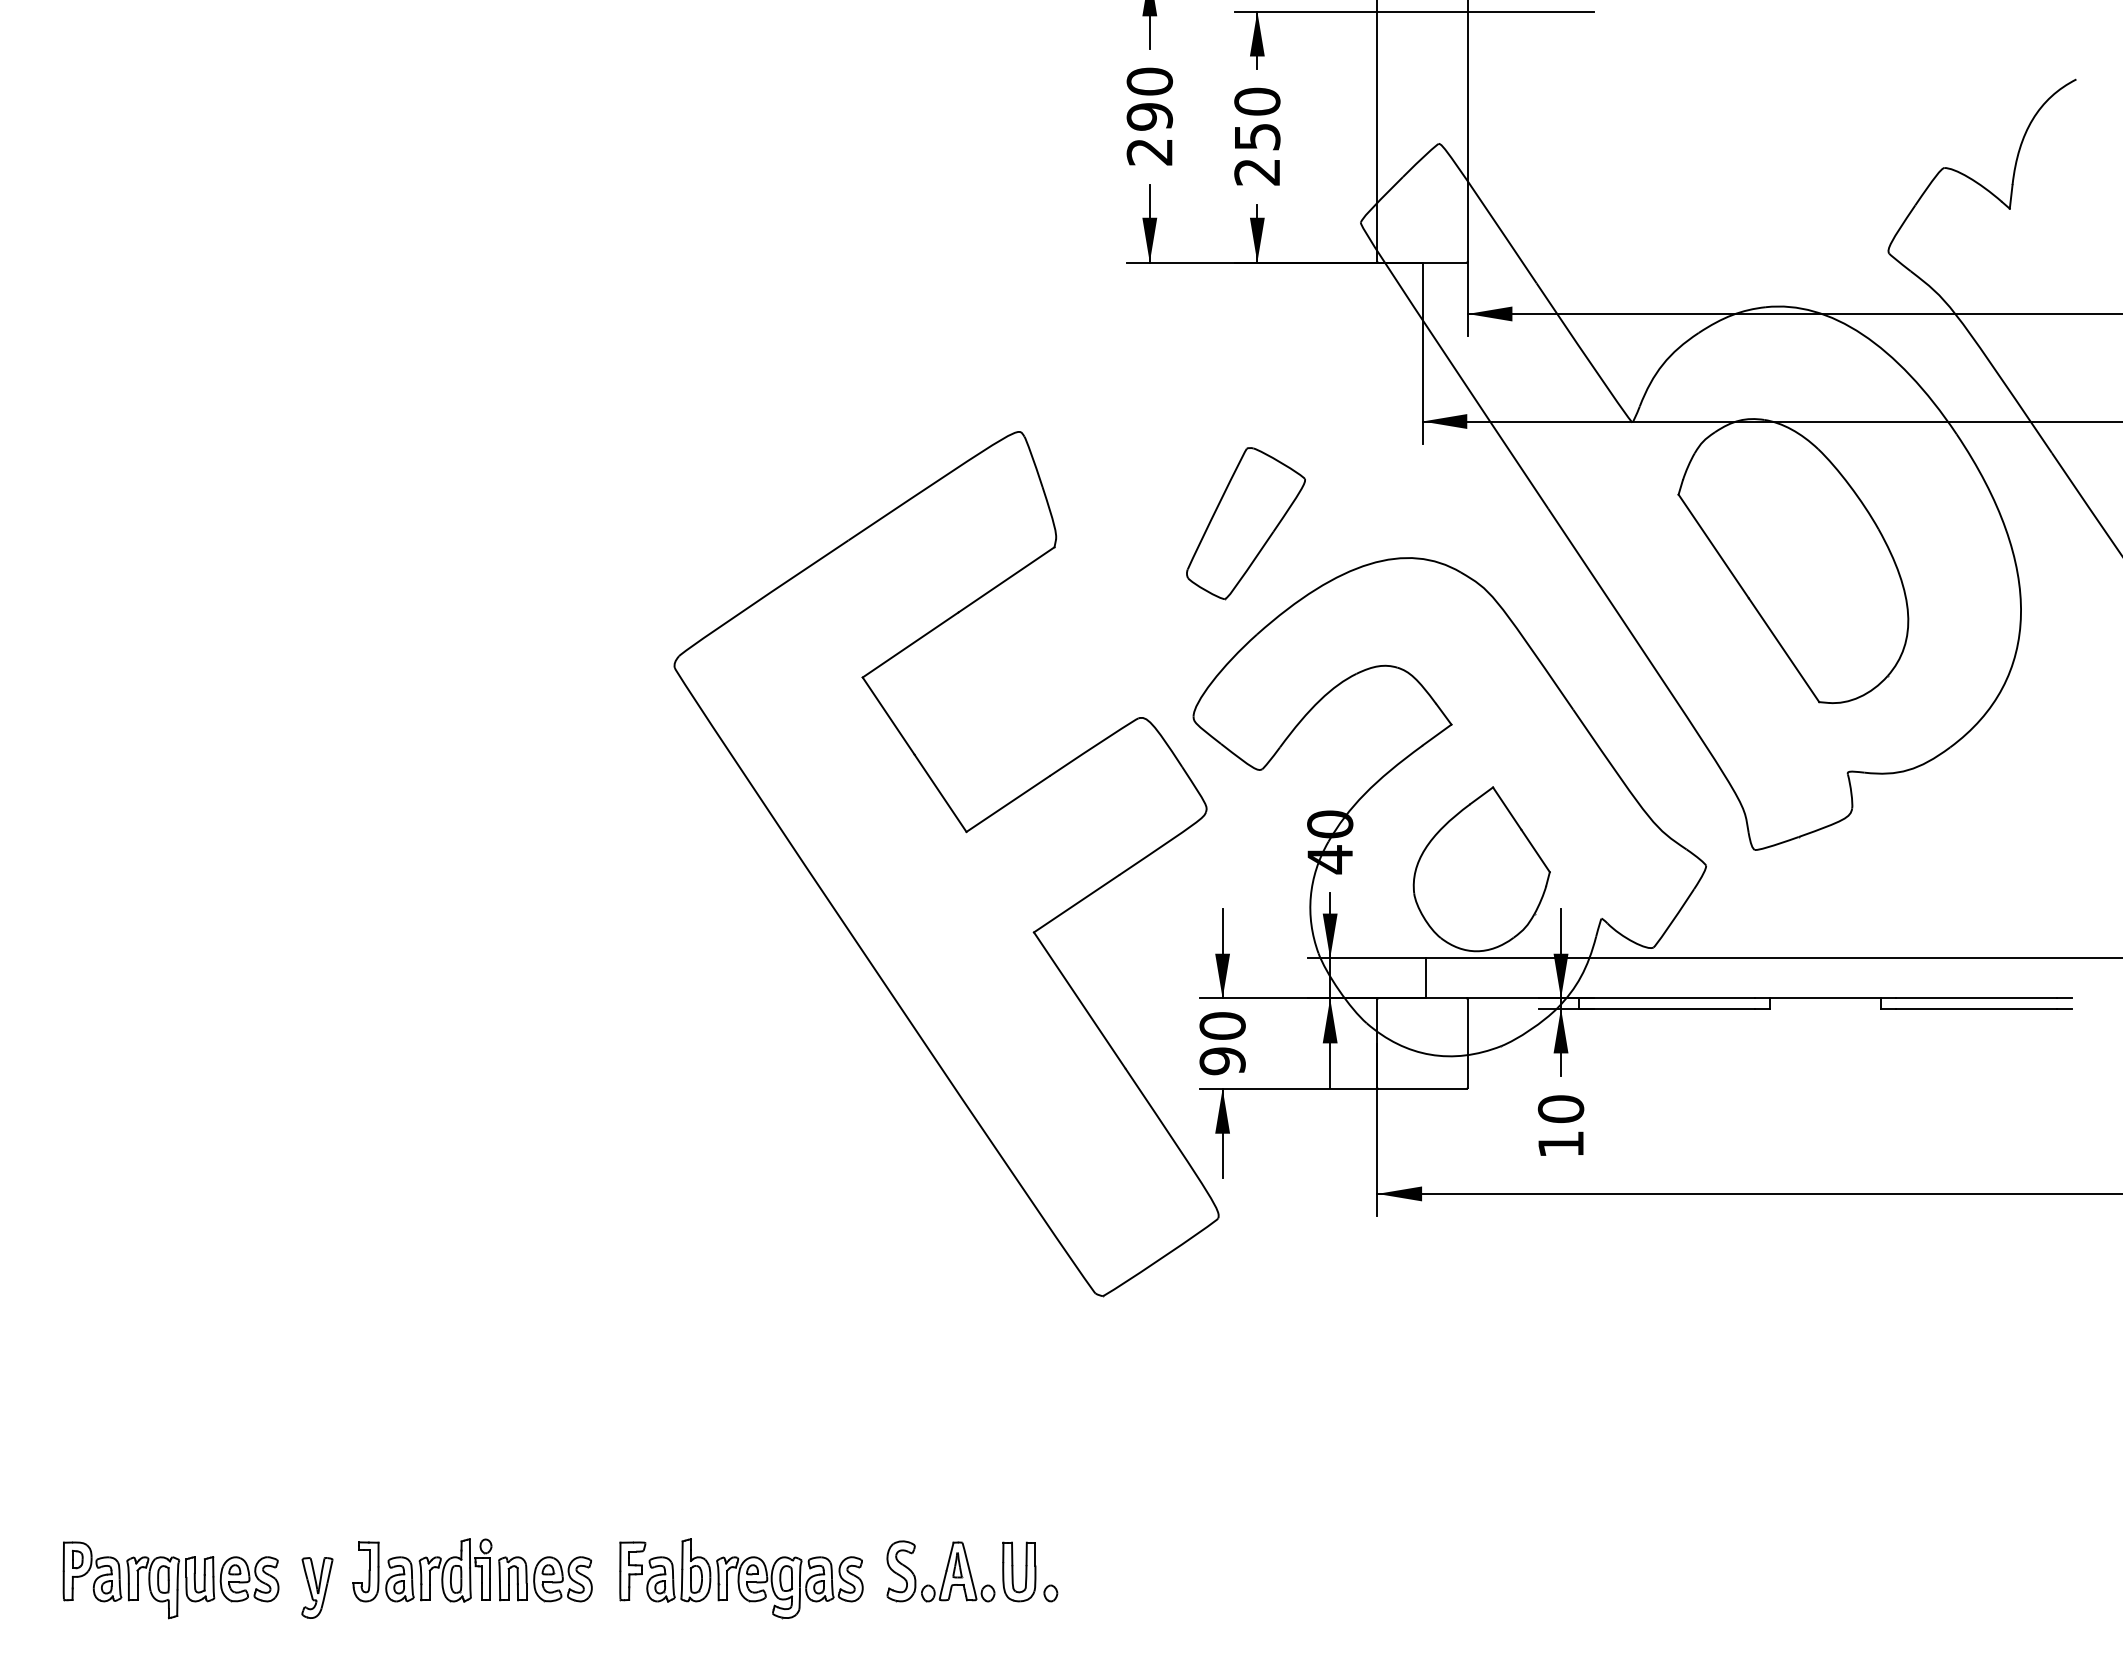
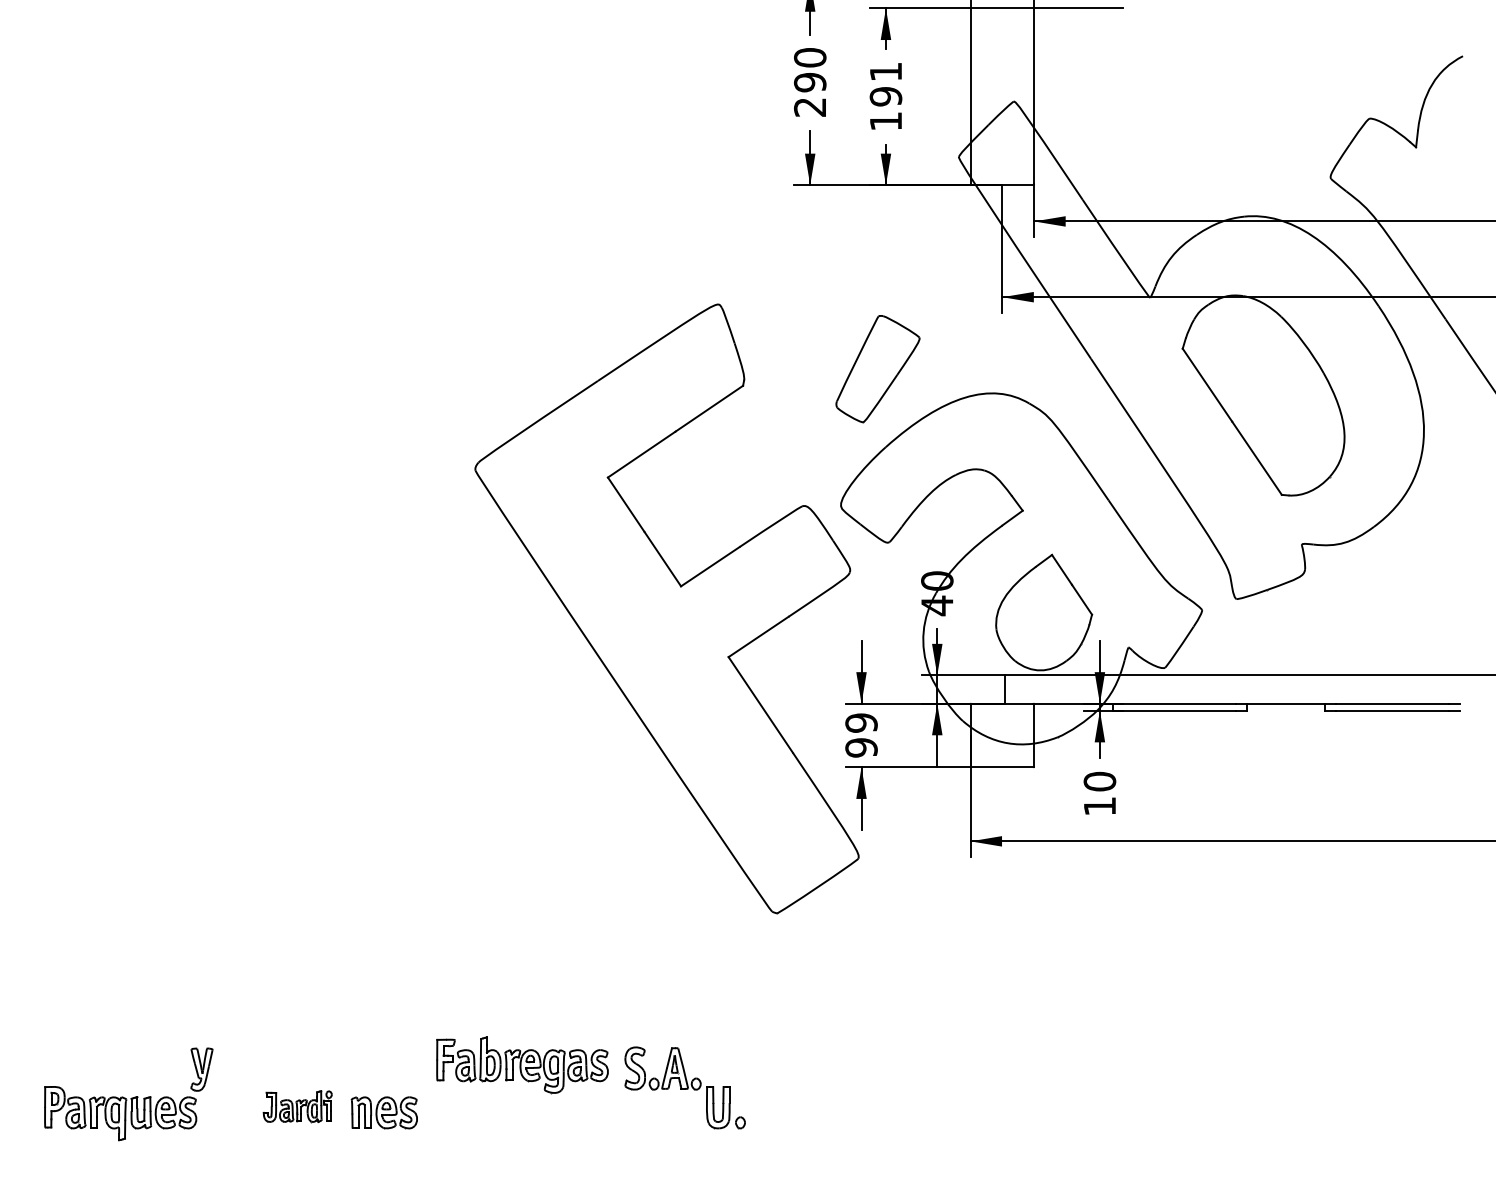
text: (1257, 136) -> (886, 96), 250 -> 191
text: (1222, 1026) -> (861, 723), 90 -> 99
part: (422, 1570) -> (297, 1106), size x0.7
part: (940, 1571) -> (662, 1068), moved
part: (741, 1578) -> (522, 1065), moved
part: (317, 1587) -> (202, 1069), moved

